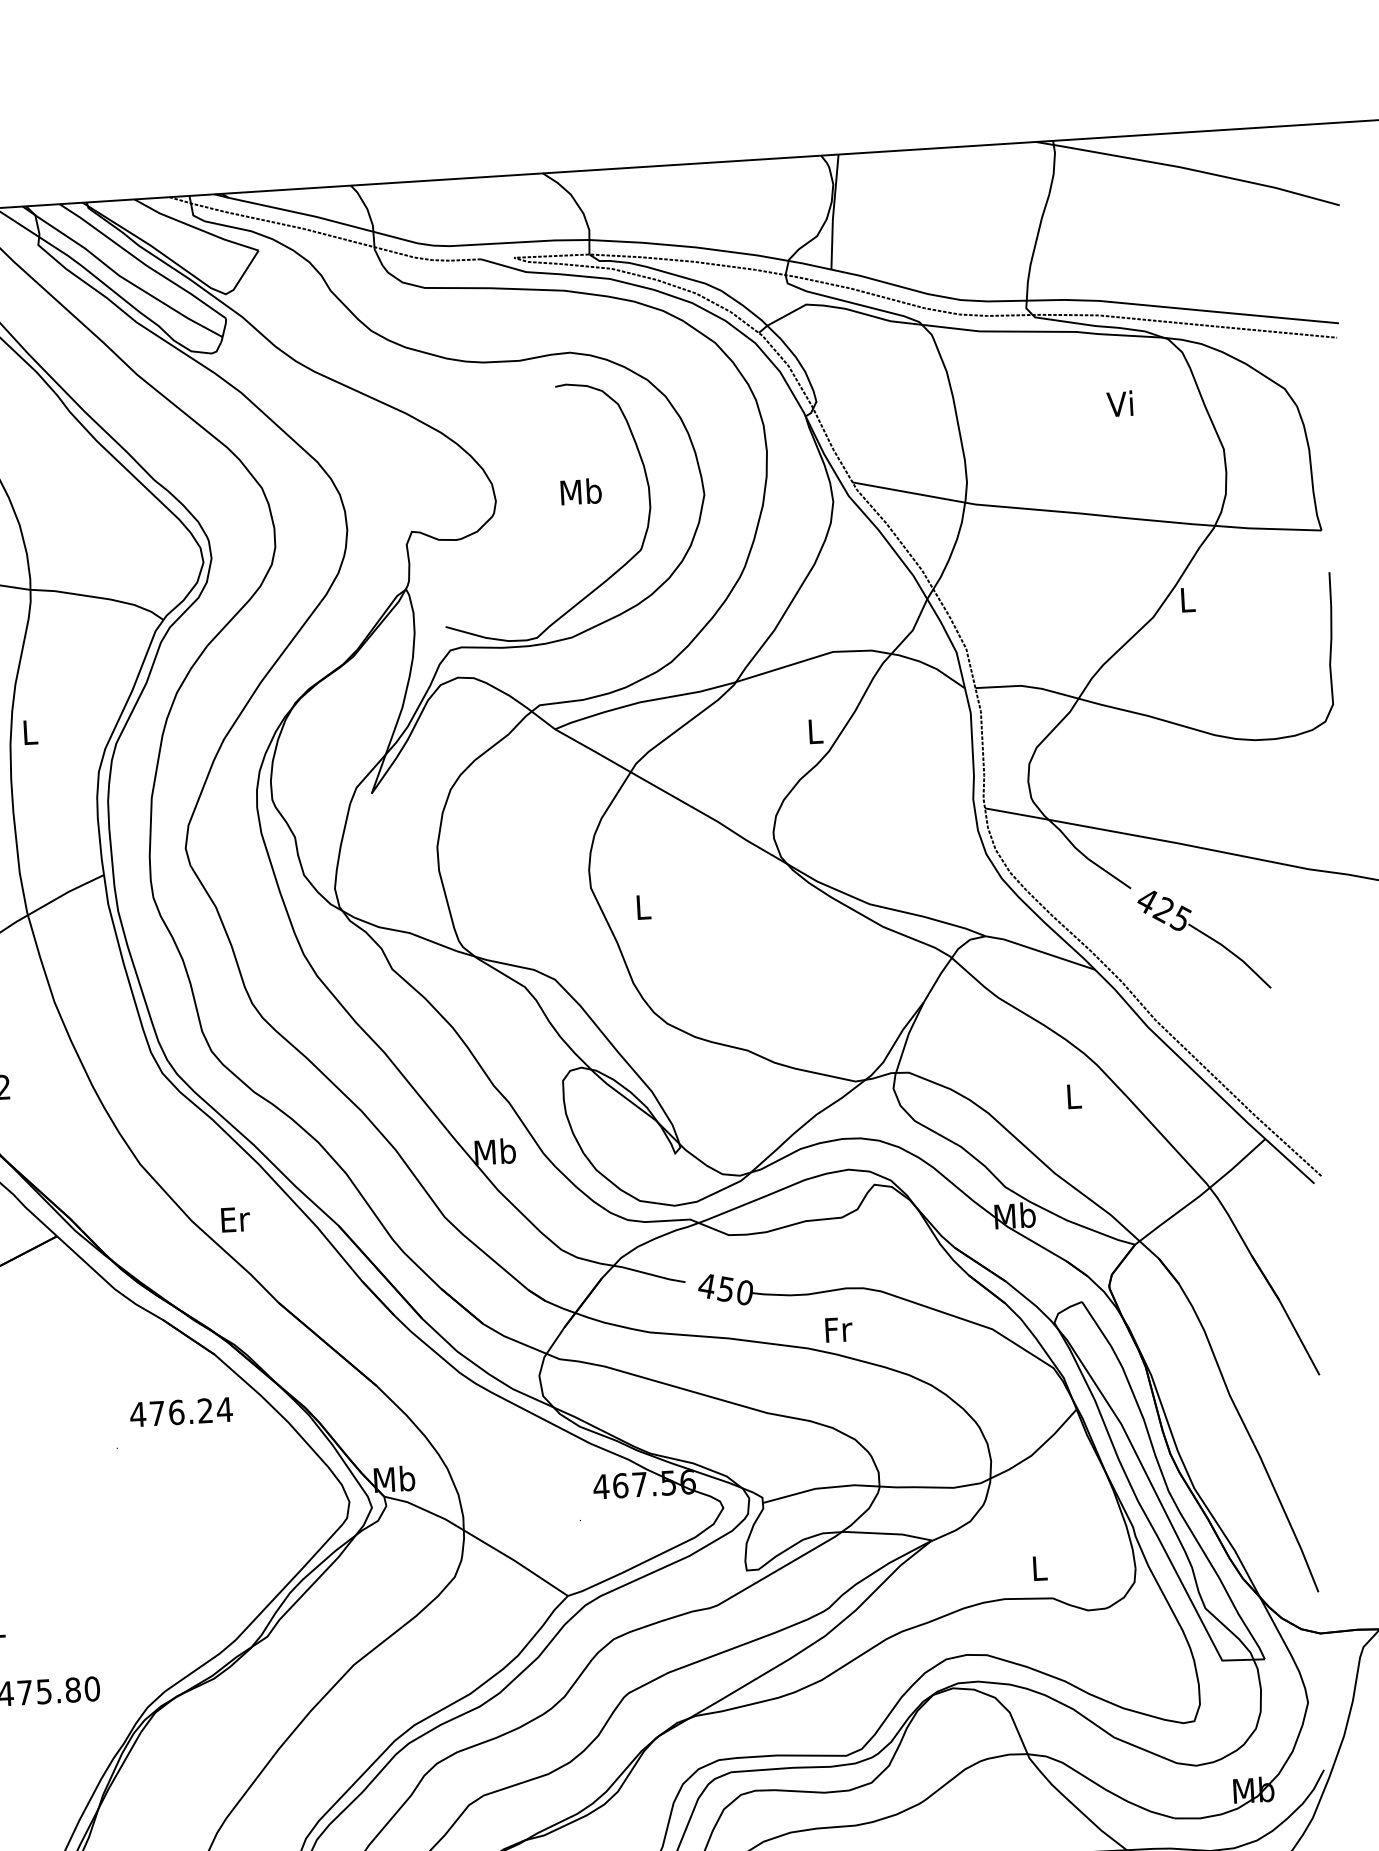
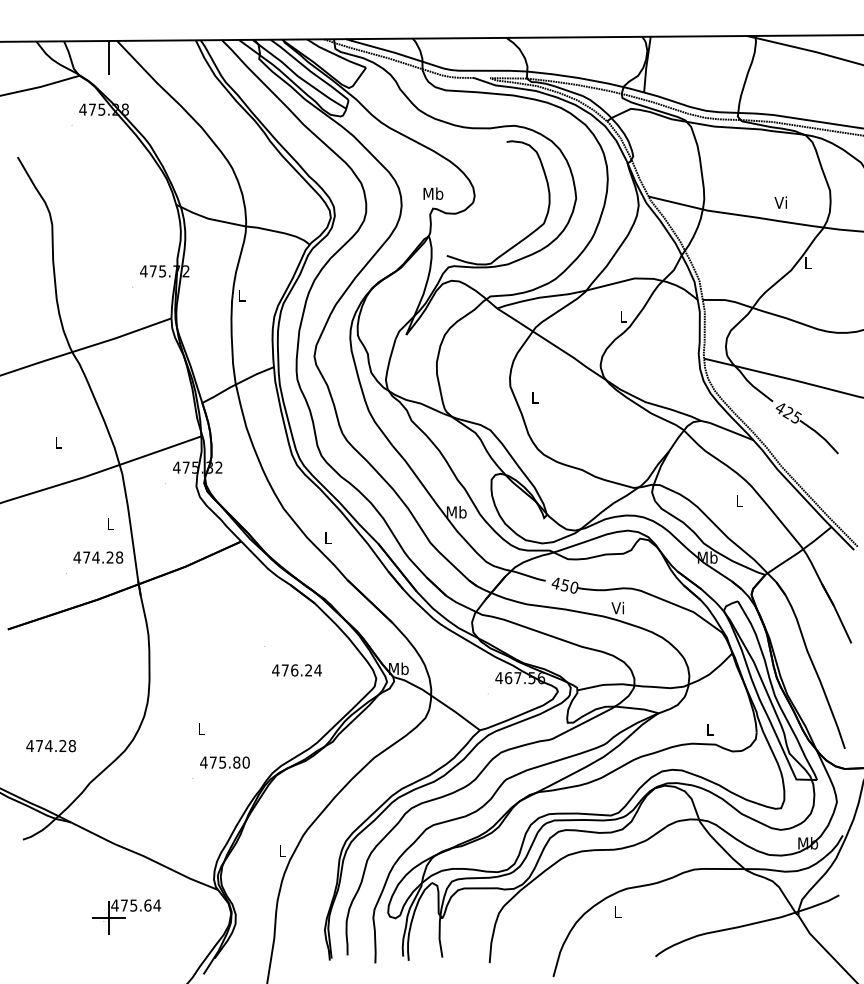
text: (1119, 403) -> (780, 202), moved
text: (581, 491) -> (433, 193), moved
text: (235, 1220) -> (328, 538), Er -> L
text: (837, 1328) -> (618, 607), Fr -> Vi
text: (180, 1412) -> (296, 670), moved

